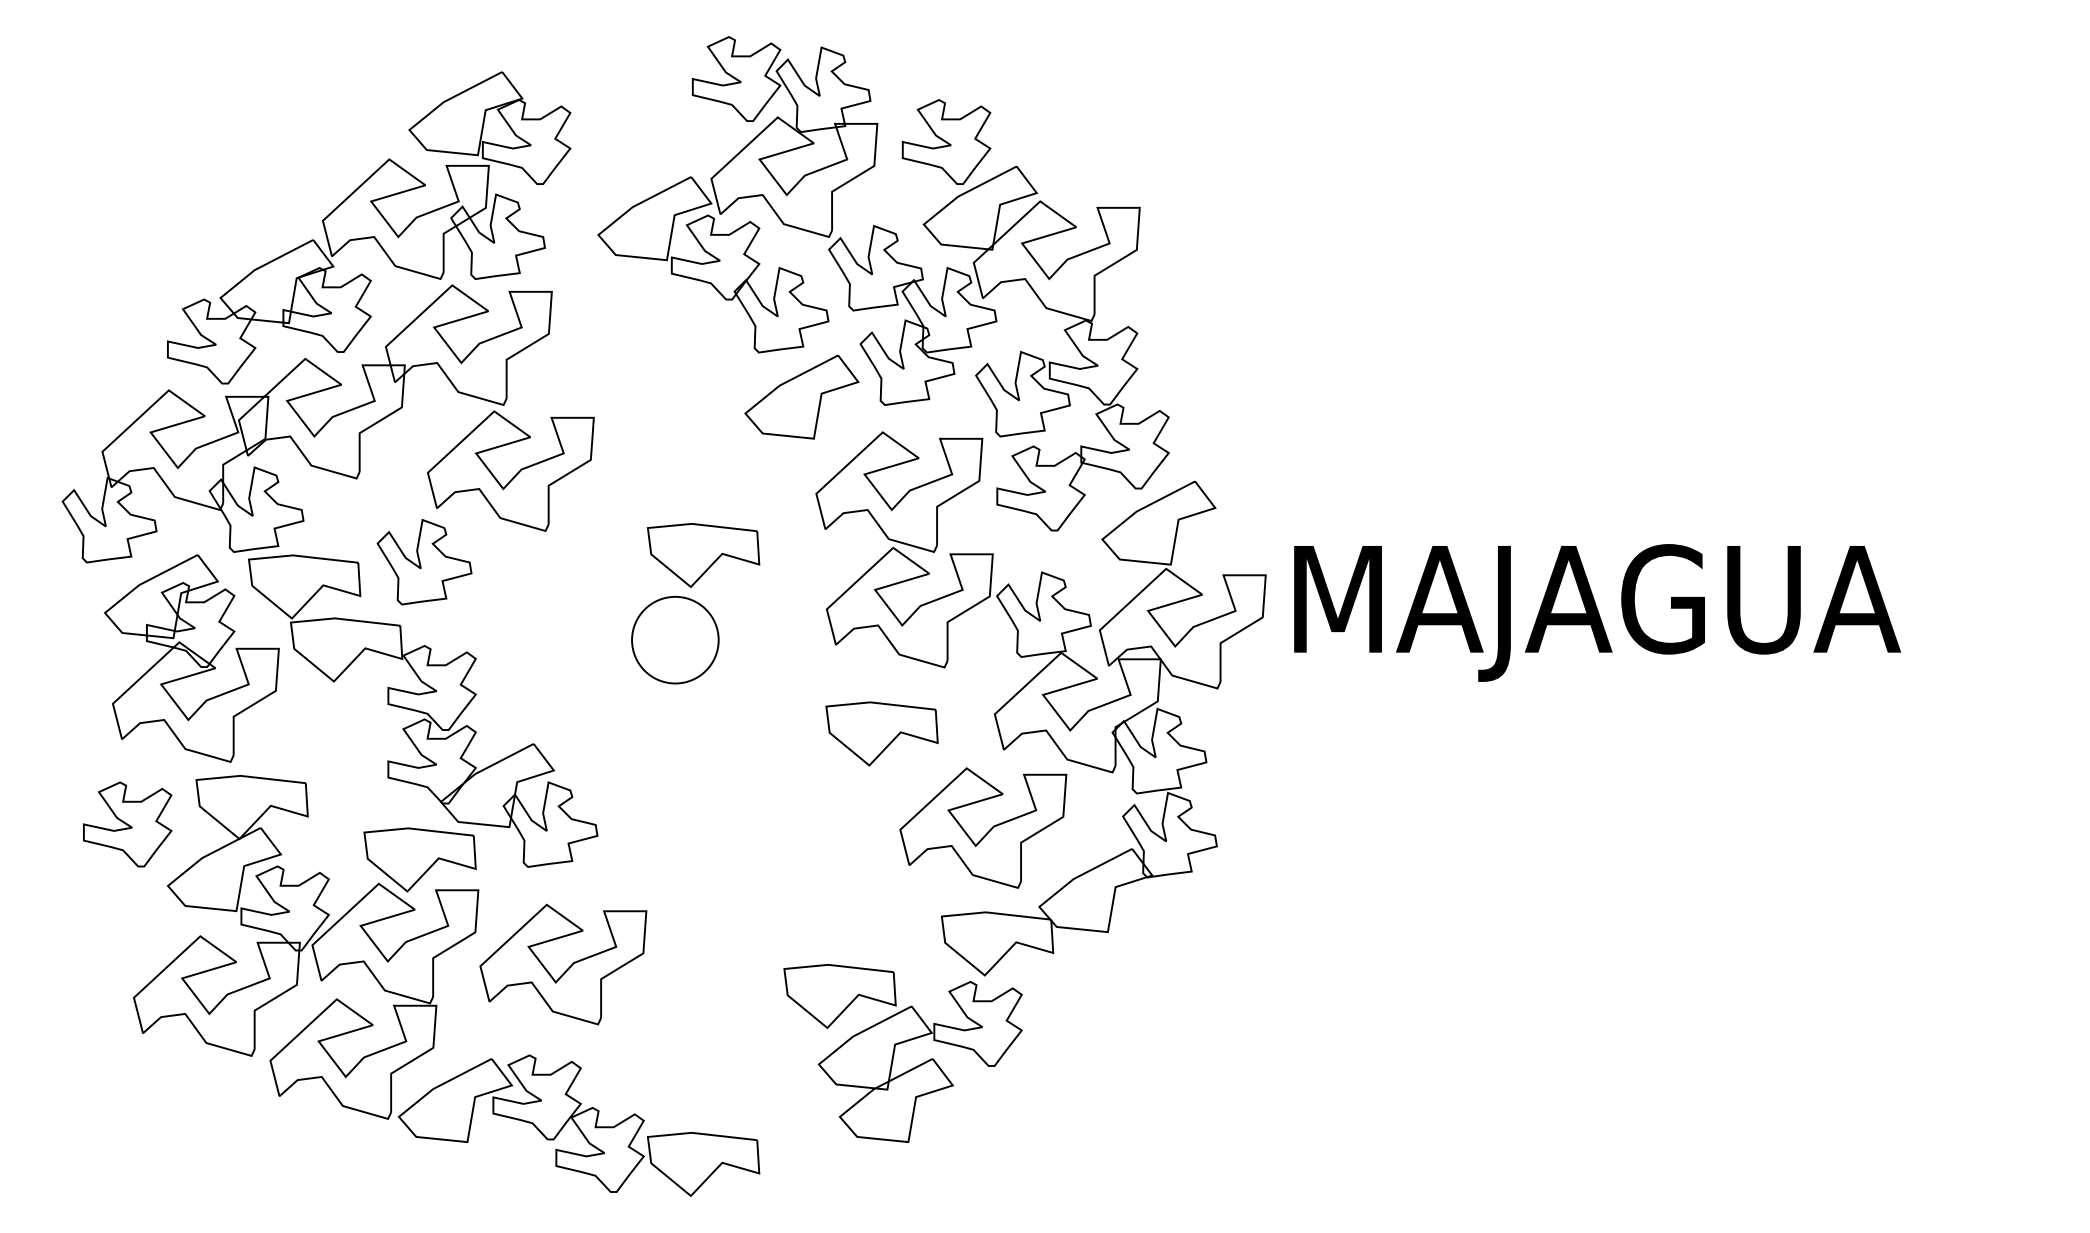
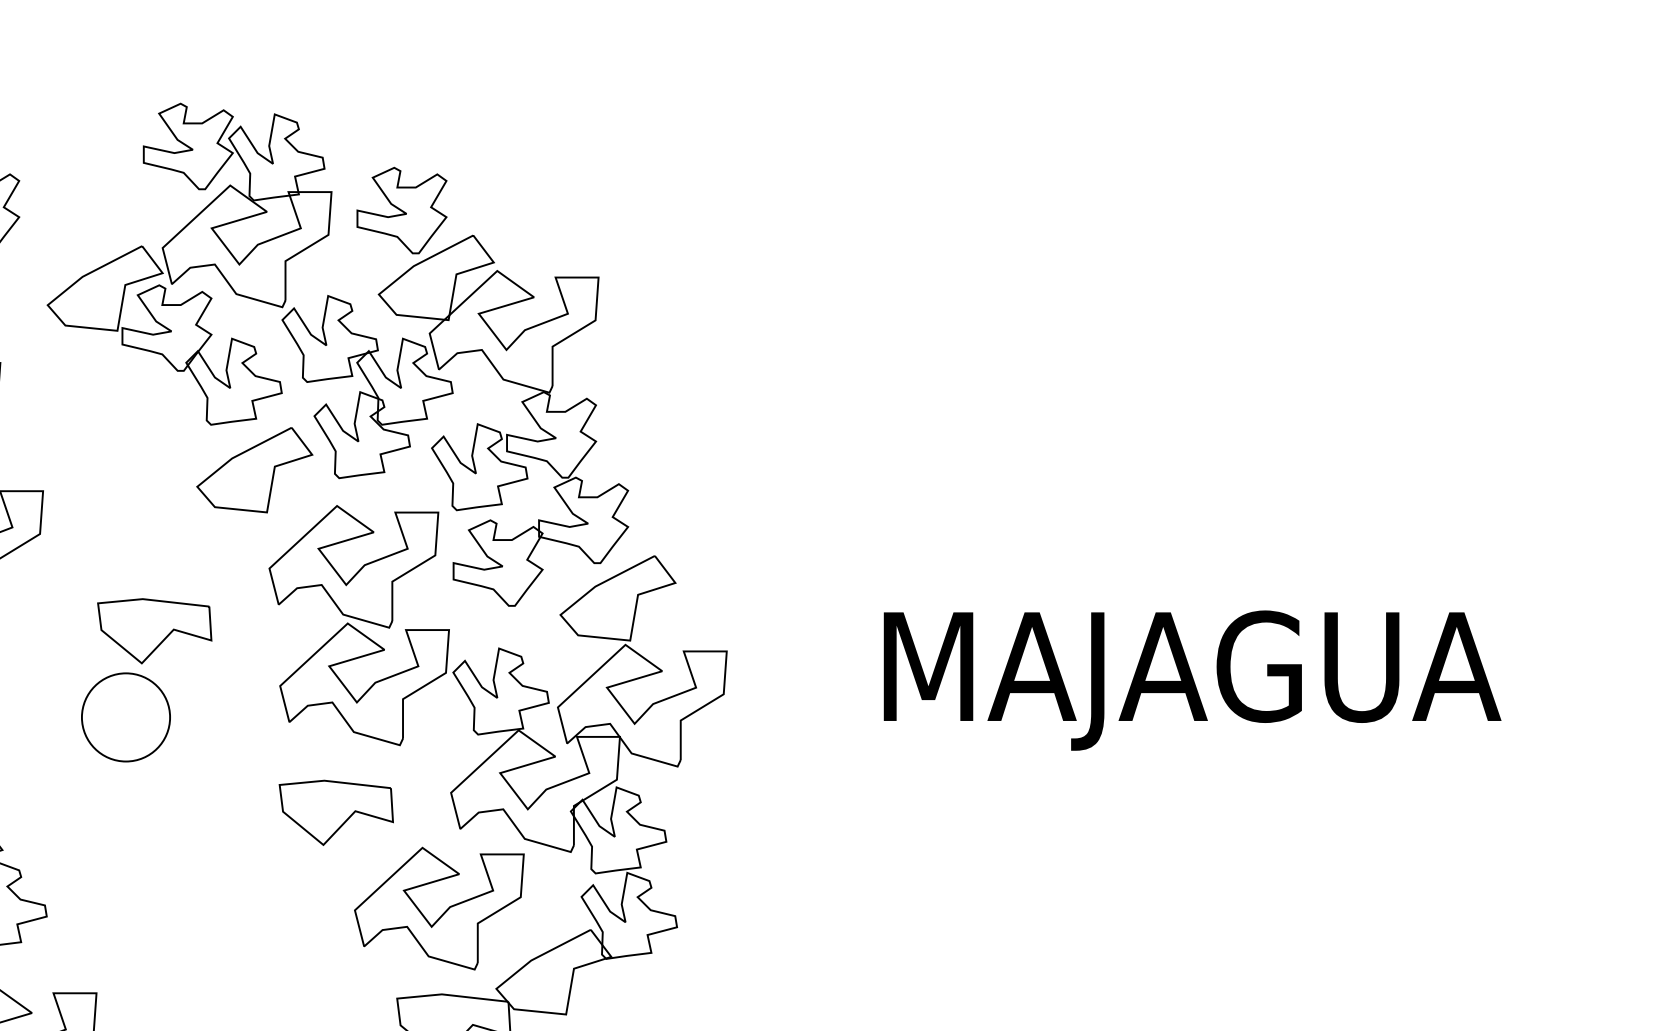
text: (1597, 612) -> (1192, 680), moved

